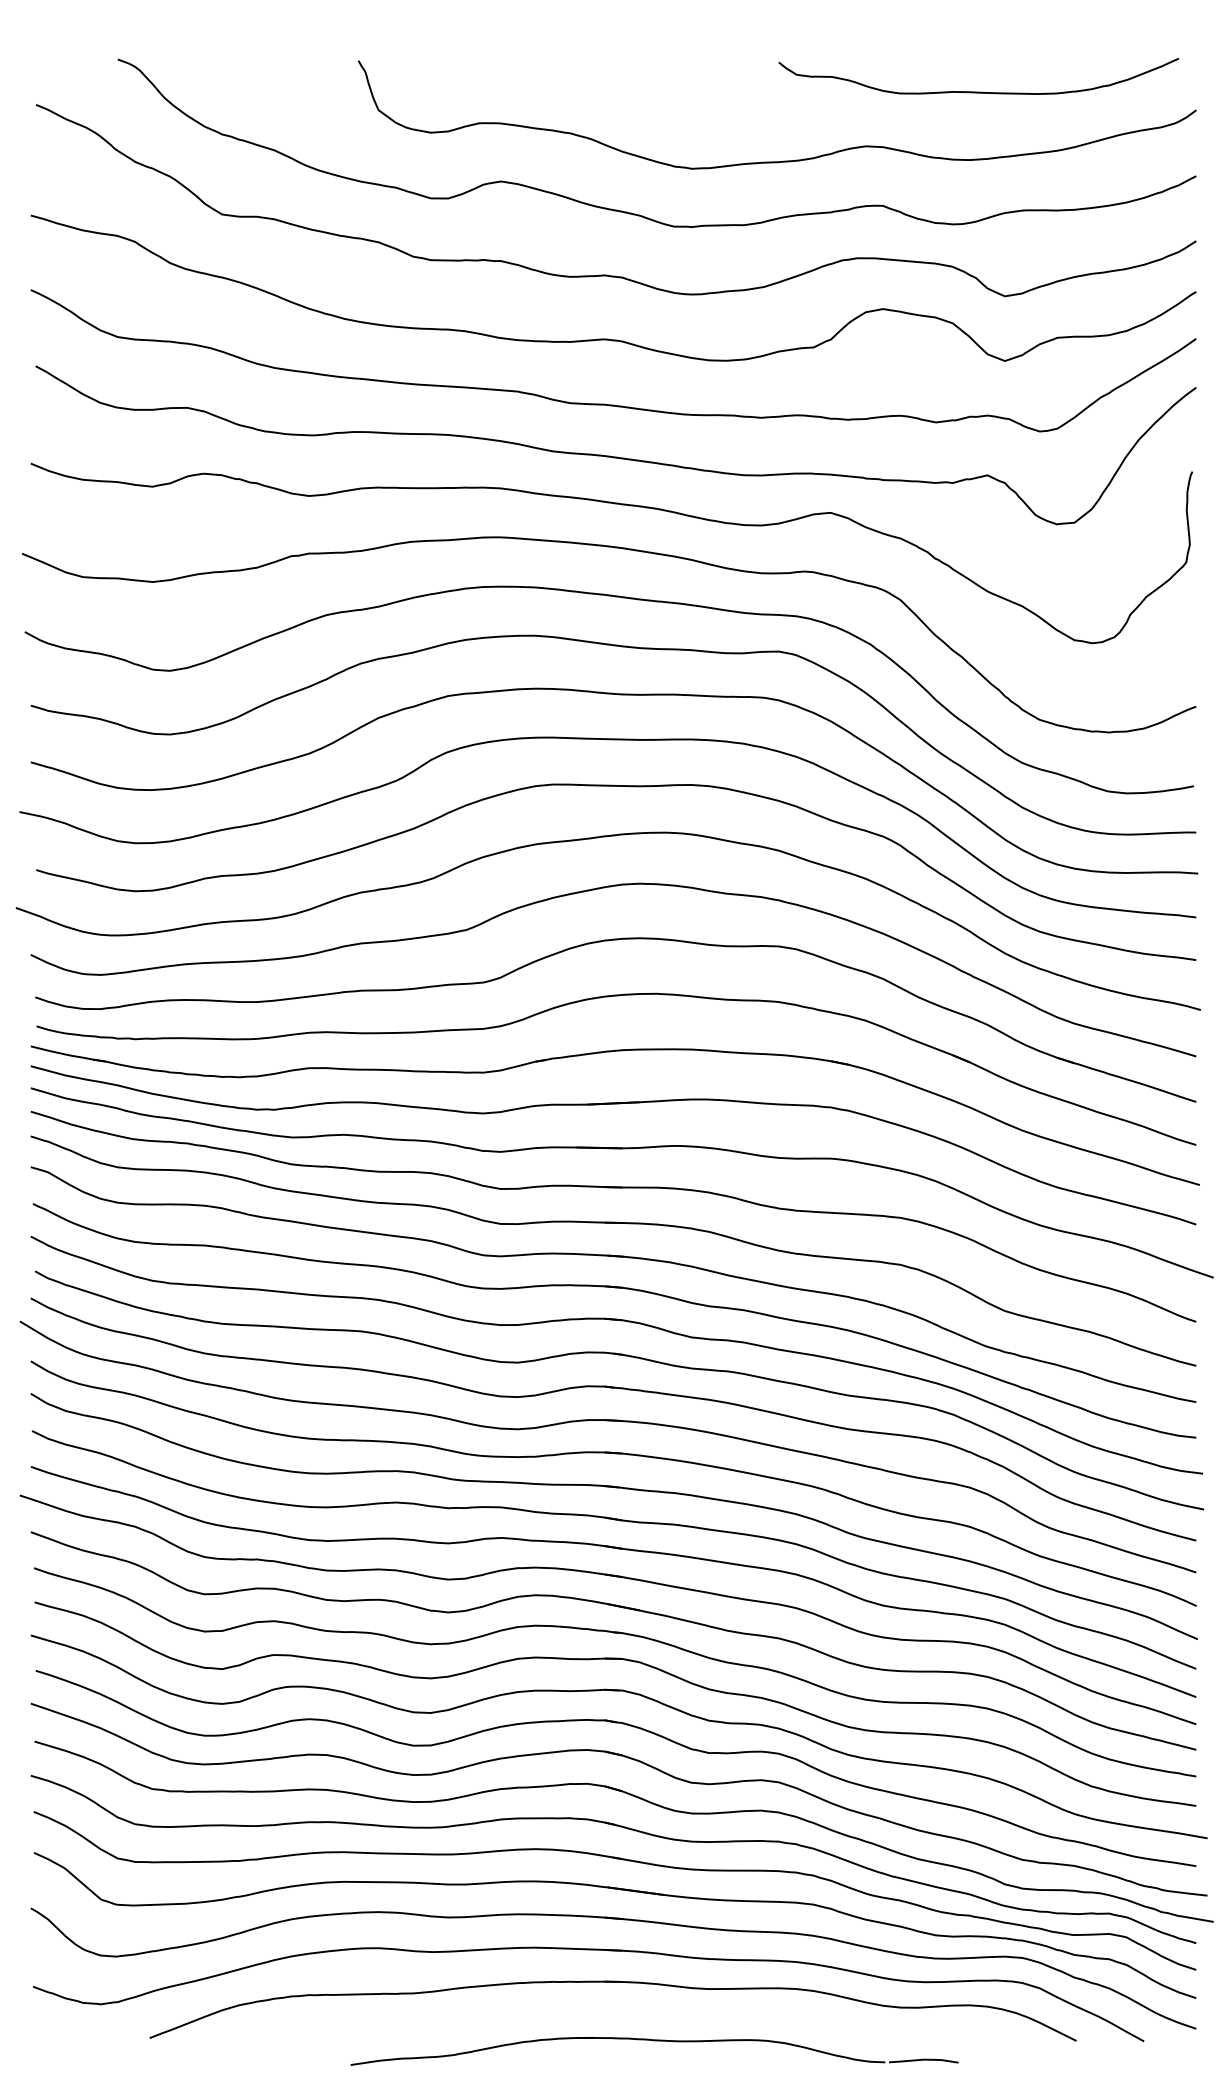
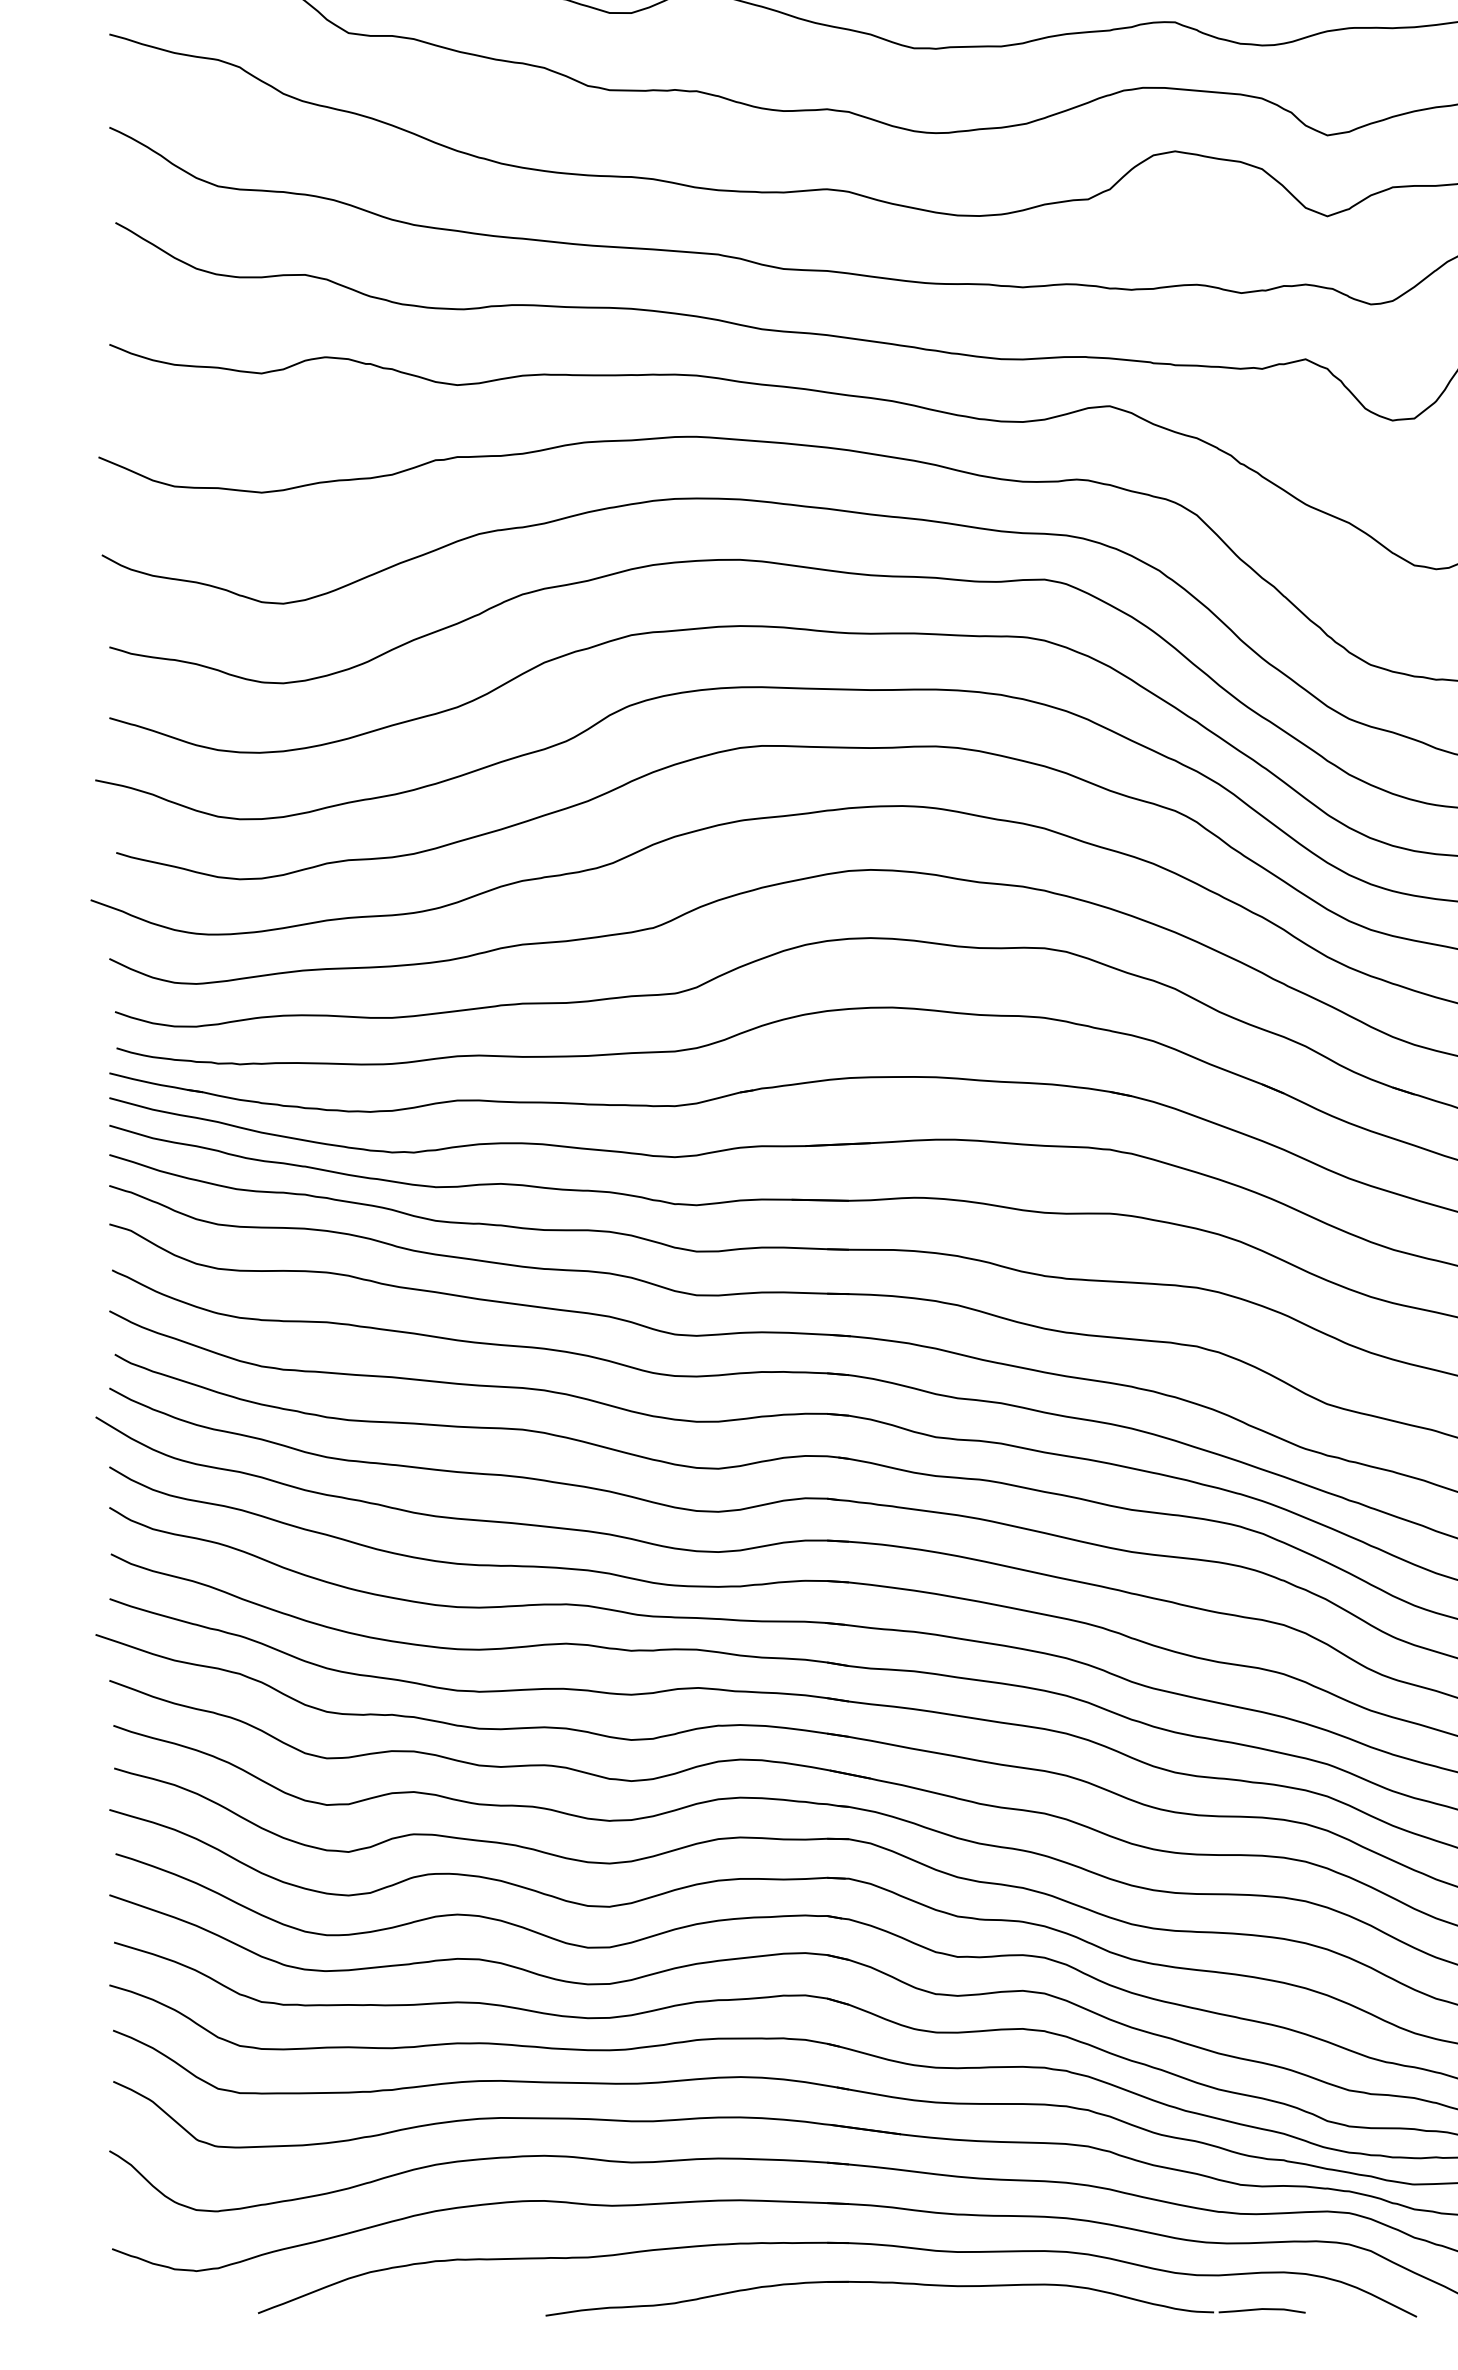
part: (654, 2041) -> (925, 2286), moved

